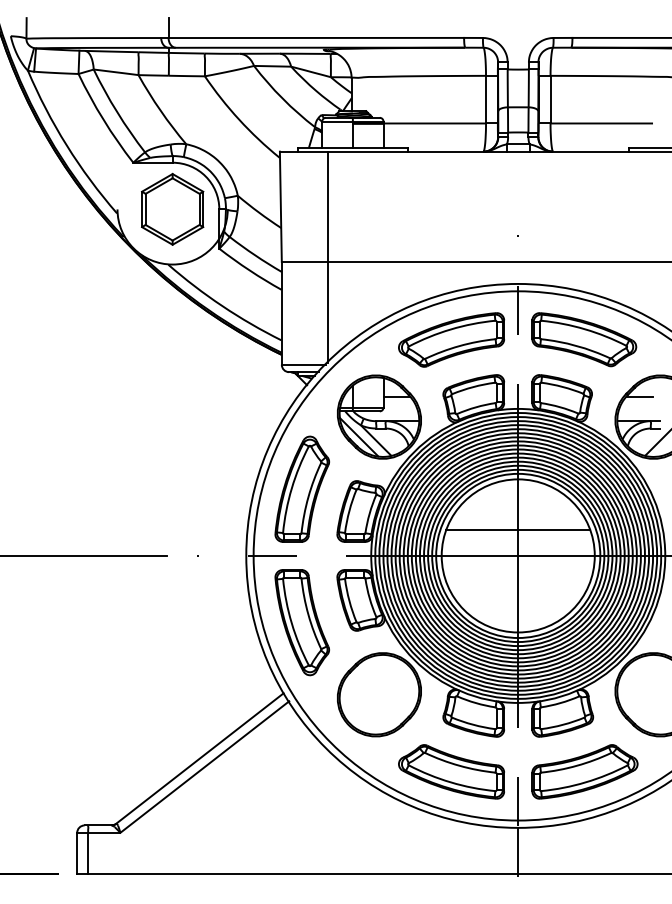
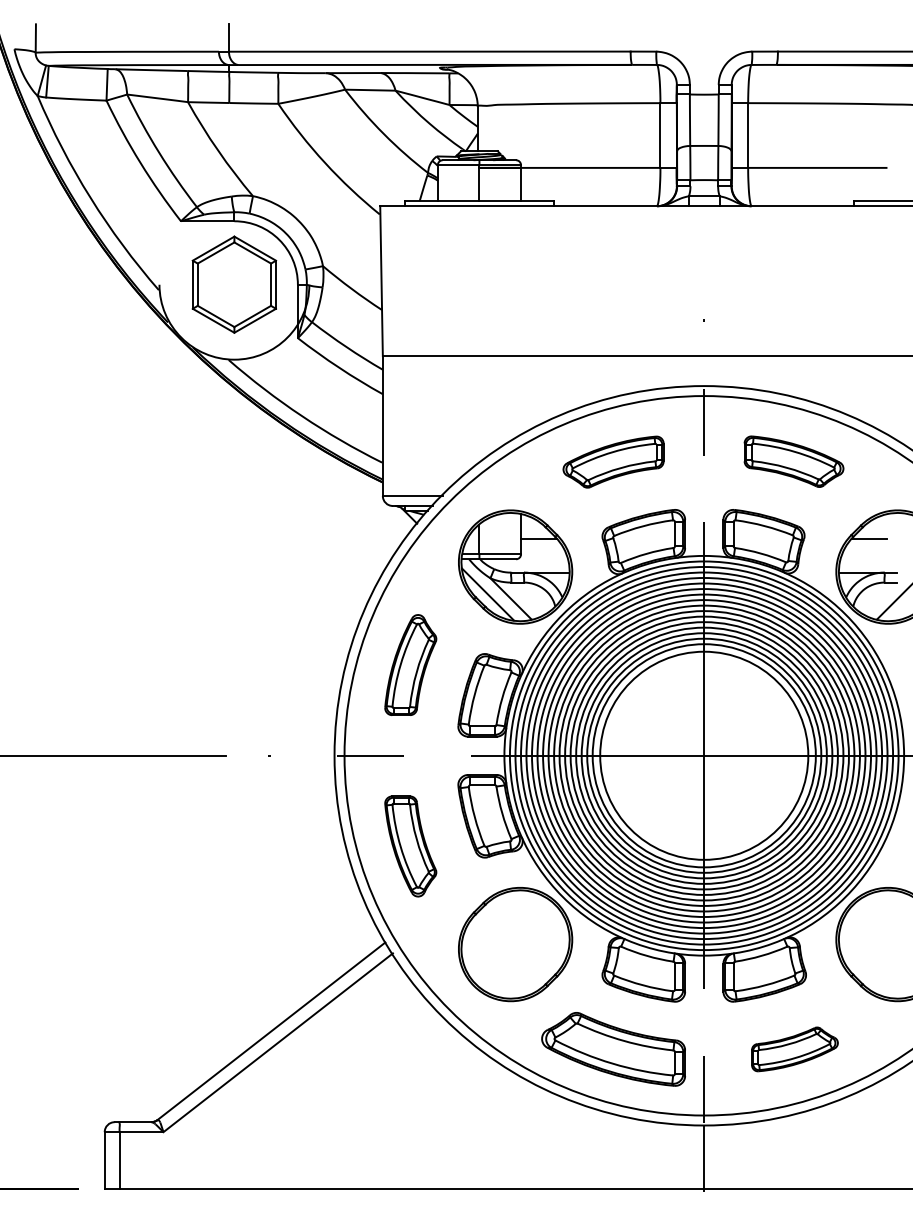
line: (328, 257) -> (446, 349), removed
part: (451, 339) -> (613, 461), size x0.7
part: (583, 339) -> (793, 461), size x0.7
part: (302, 488) -> (410, 664), size x0.7
line: (517, 529) -> (703, 720), removed
part: (302, 622) -> (410, 846), size x0.7
part: (584, 771) -> (794, 1049), size x0.6

